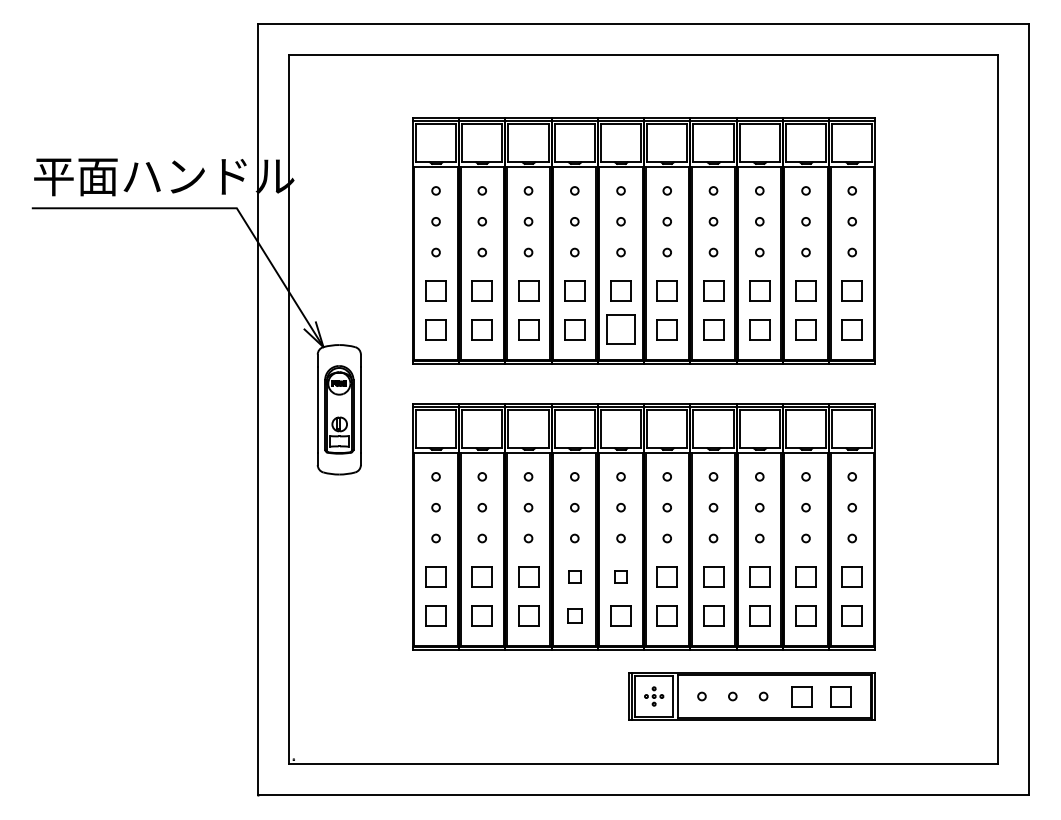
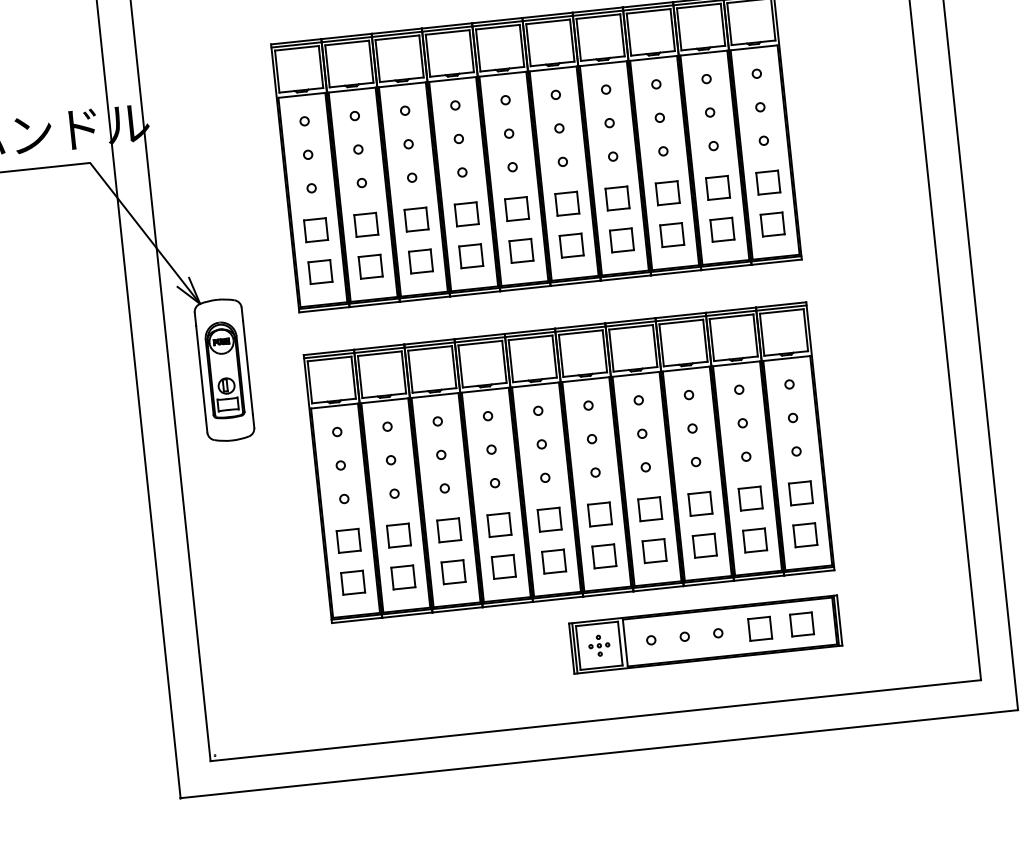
part: (620, 329) -> (520, 250), size x0.71
part: (574, 576) -> (499, 524), size x1.67
part: (620, 576) -> (549, 519), size x1.67
part: (574, 615) -> (503, 566), size x1.43

